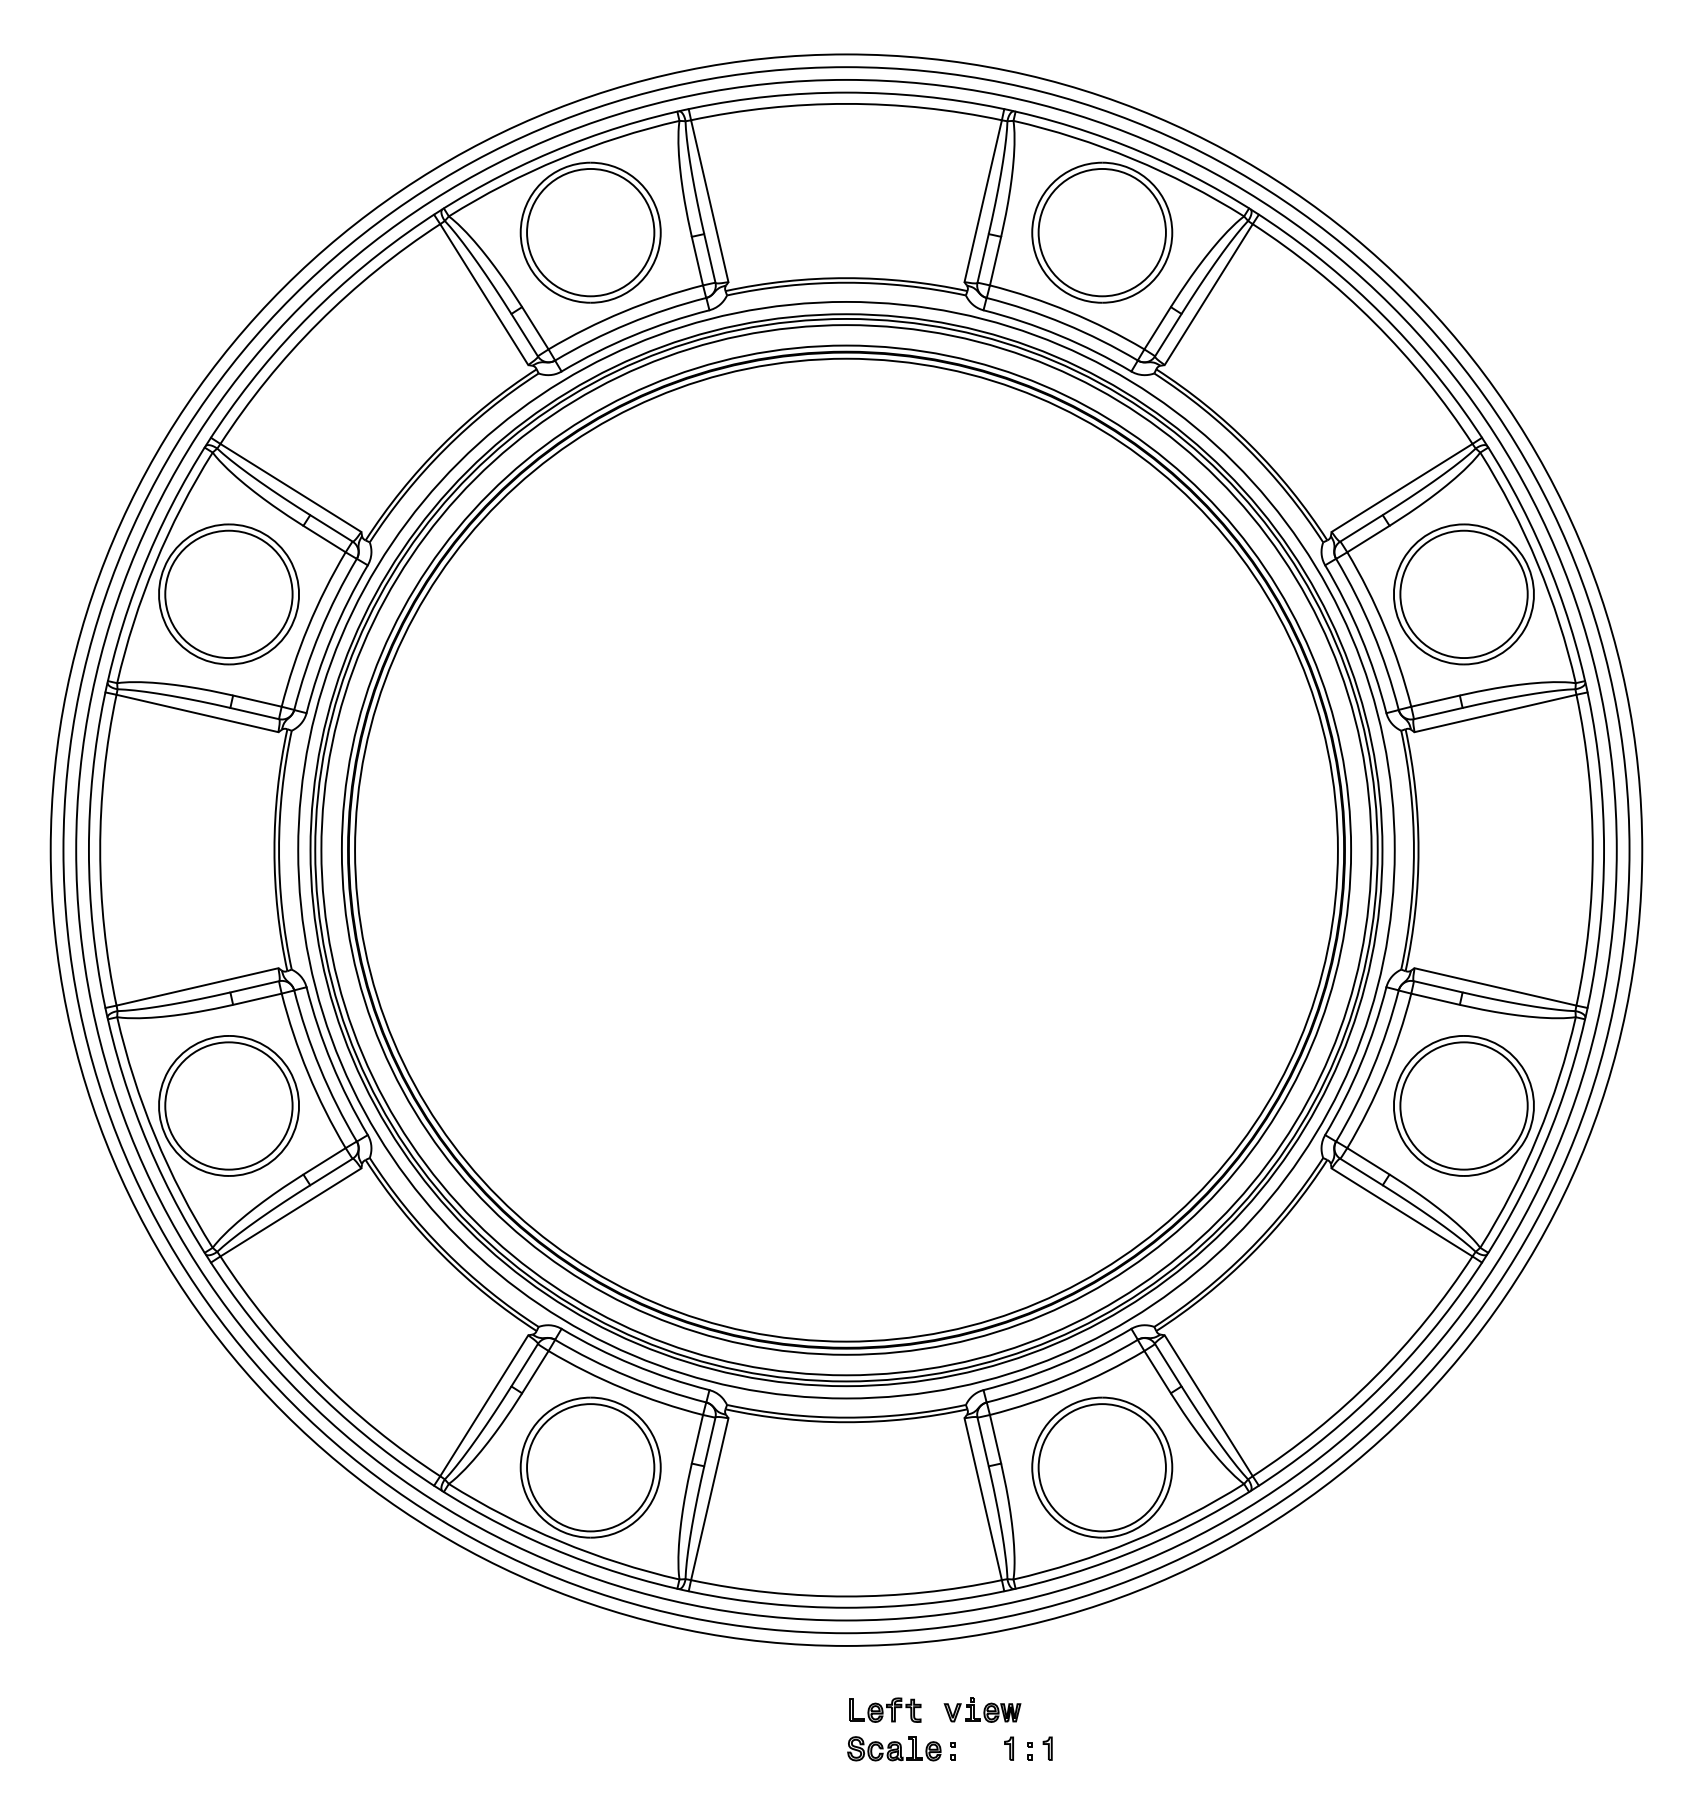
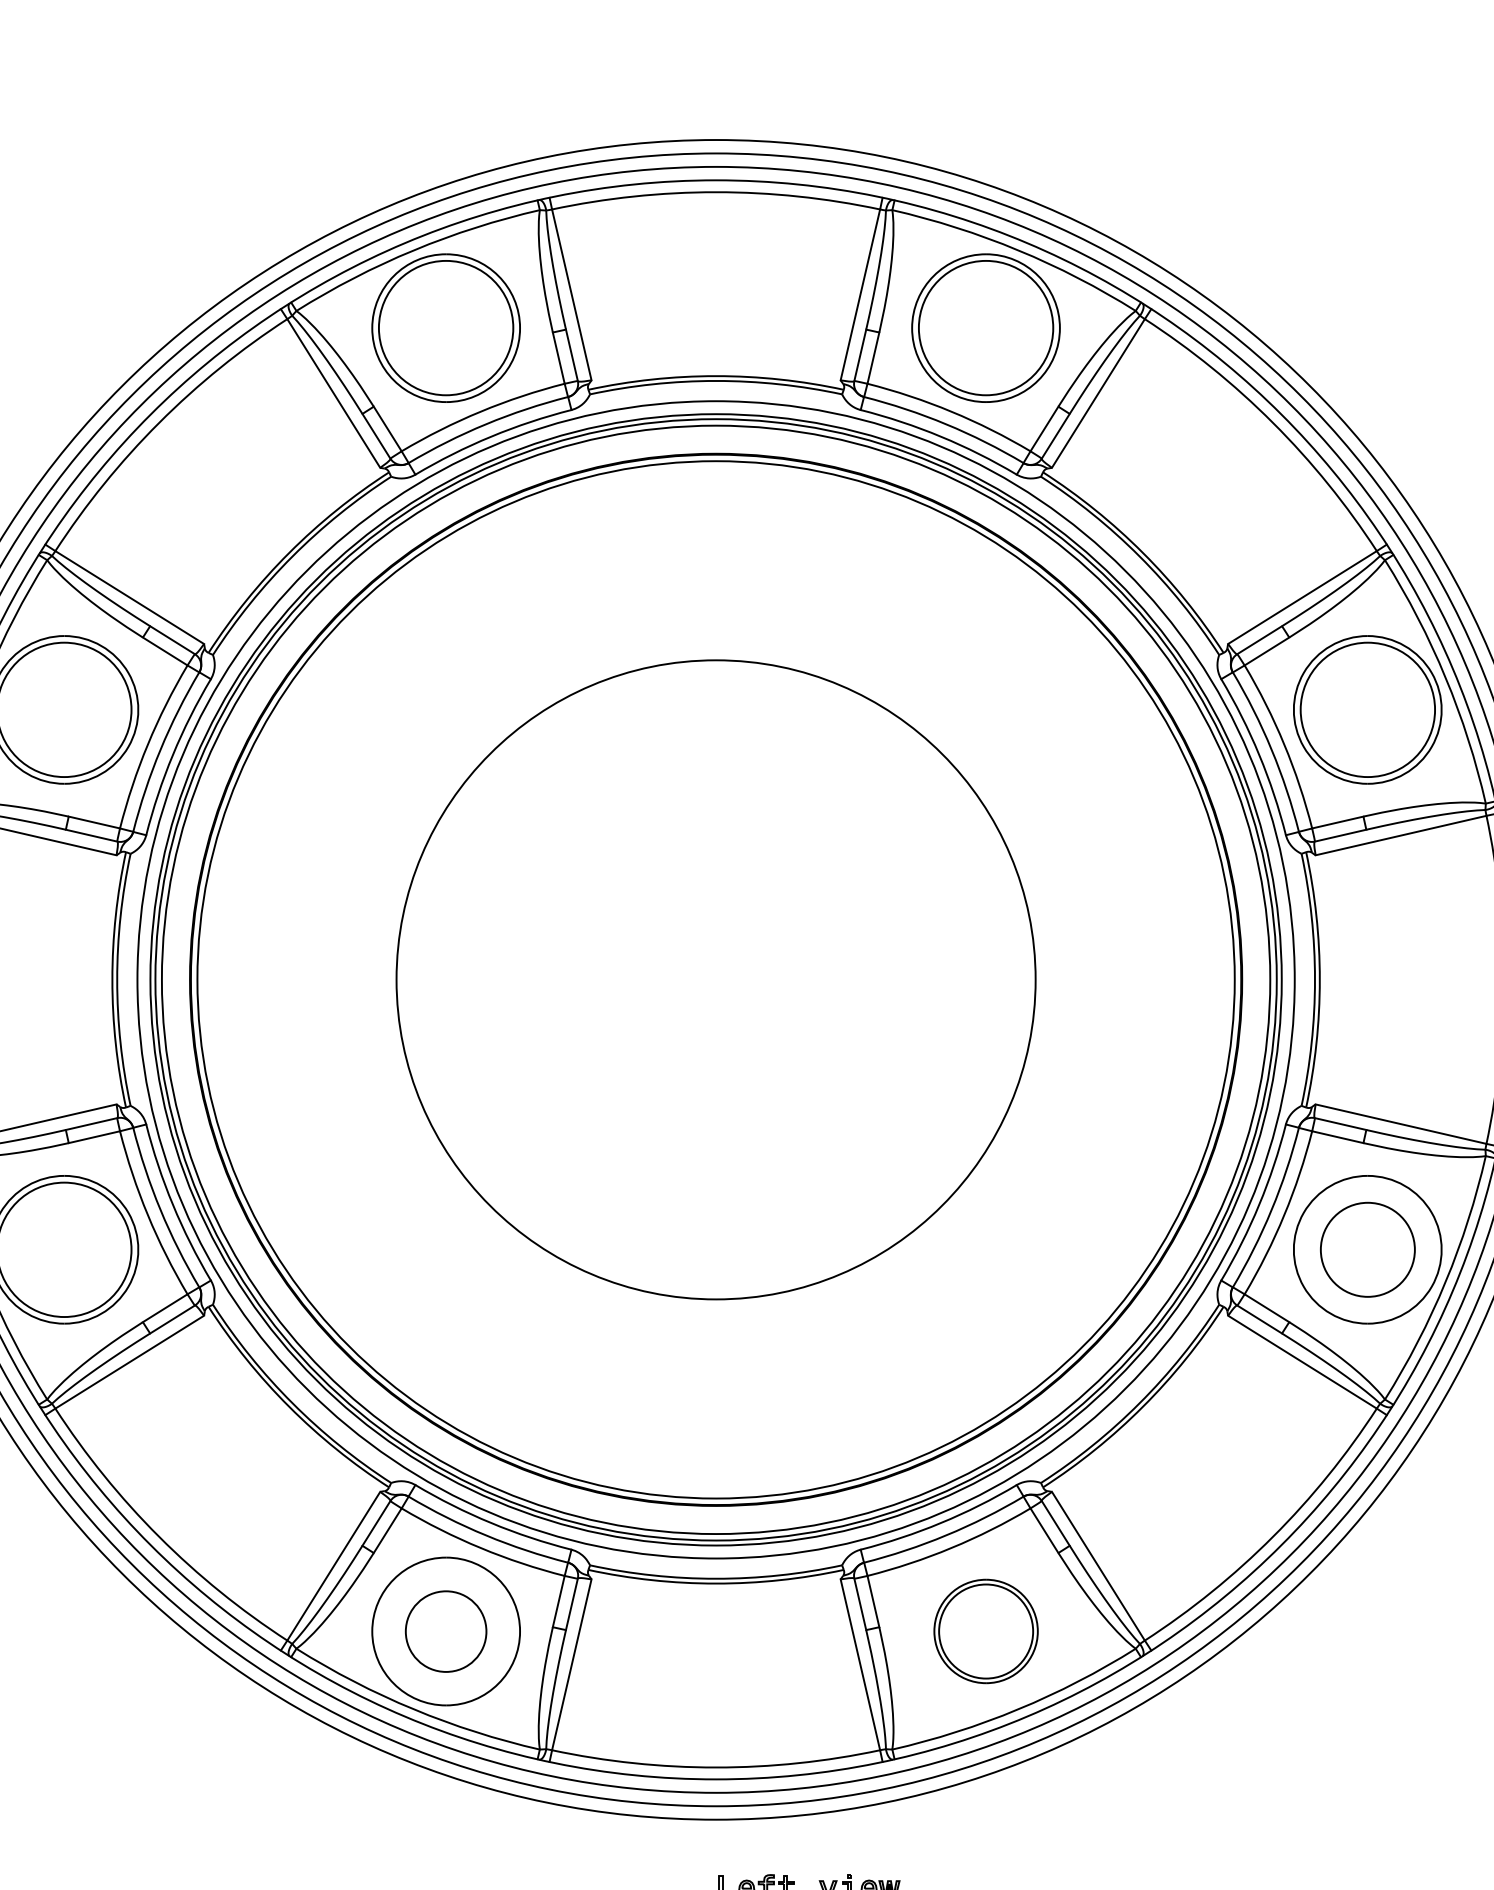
circle: (846, 849) -> (716, 979), size x0.6
circle: (1463, 1105) -> (1367, 1249), size x0.7
circle: (590, 1467) -> (445, 1631), size x0.6
part: (1102, 1467) -> (986, 1631), size x0.7

